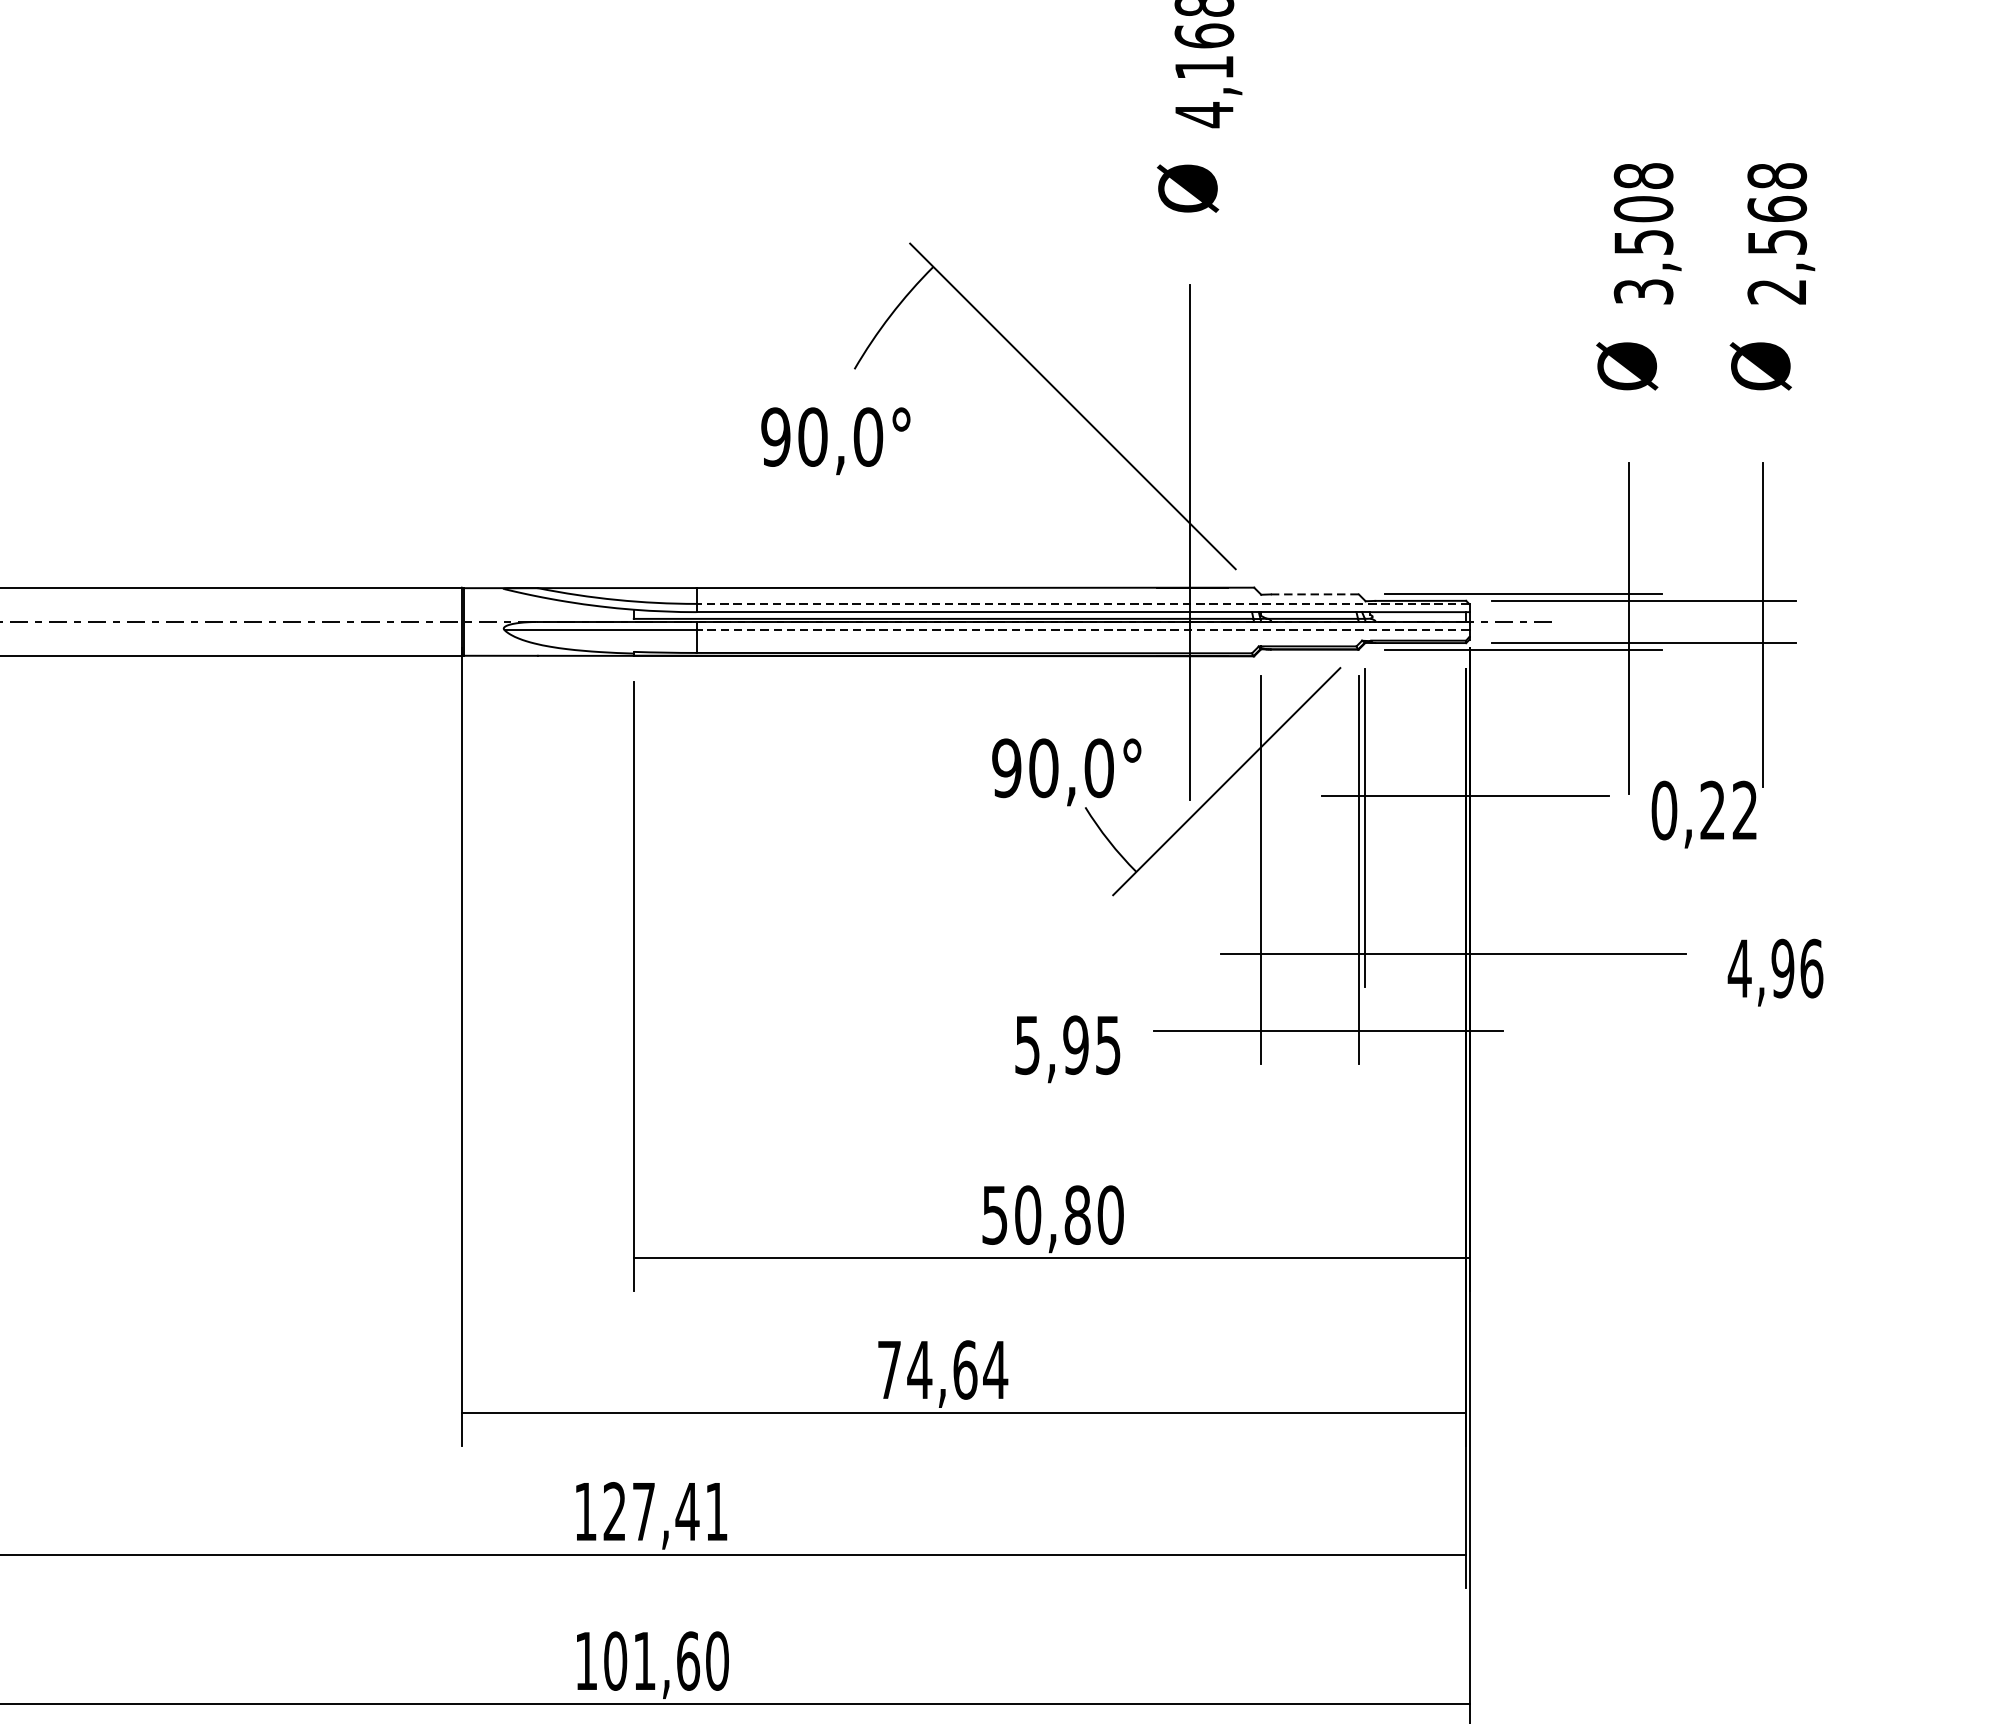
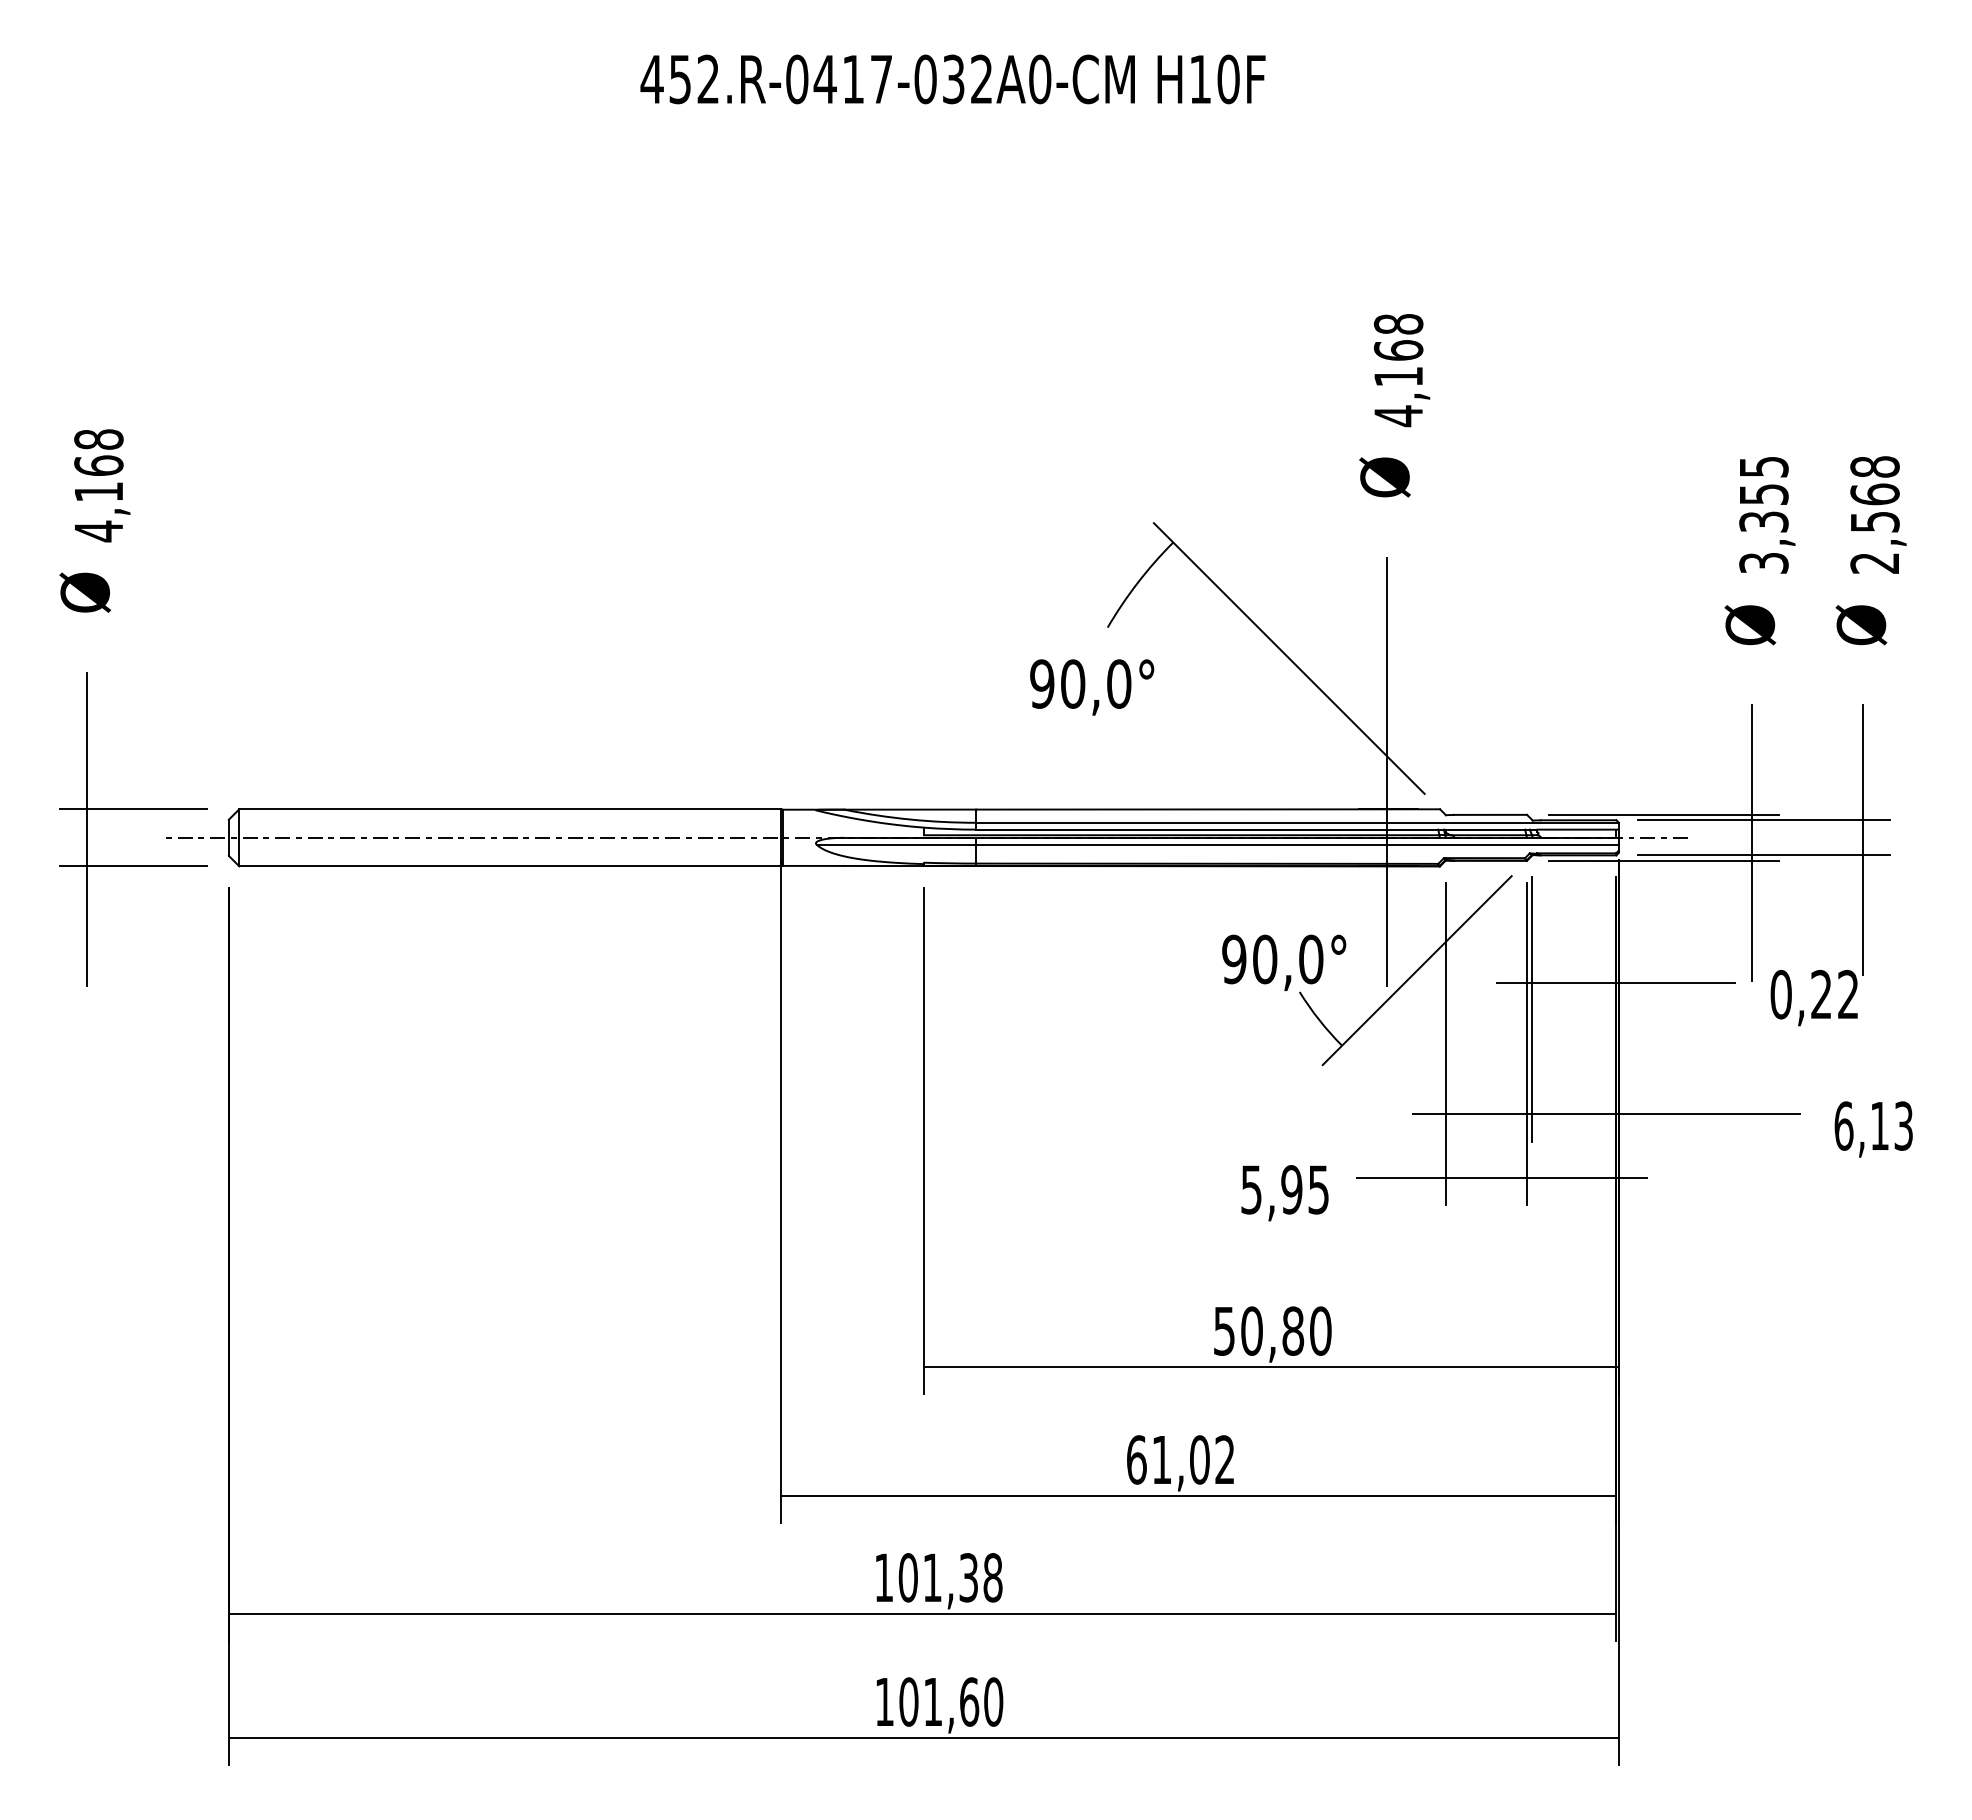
text: (1643, 209) -> (1763, 494), 3,508 -> 3,355
line: (1314, 593) -> (1490, 814), dashed -> solid
line: (1082, 603) -> (1297, 822), dashed -> solid
line: (1082, 630) -> (1297, 844), dashed -> solid
text: (1775, 967) -> (1873, 1125), 4,96 -> 6,13
text: (943, 1369) -> (1181, 1459), 74,64 -> 61,02
text: (665, 1511) -> (950, 1577), 127,41 -> 101,38

